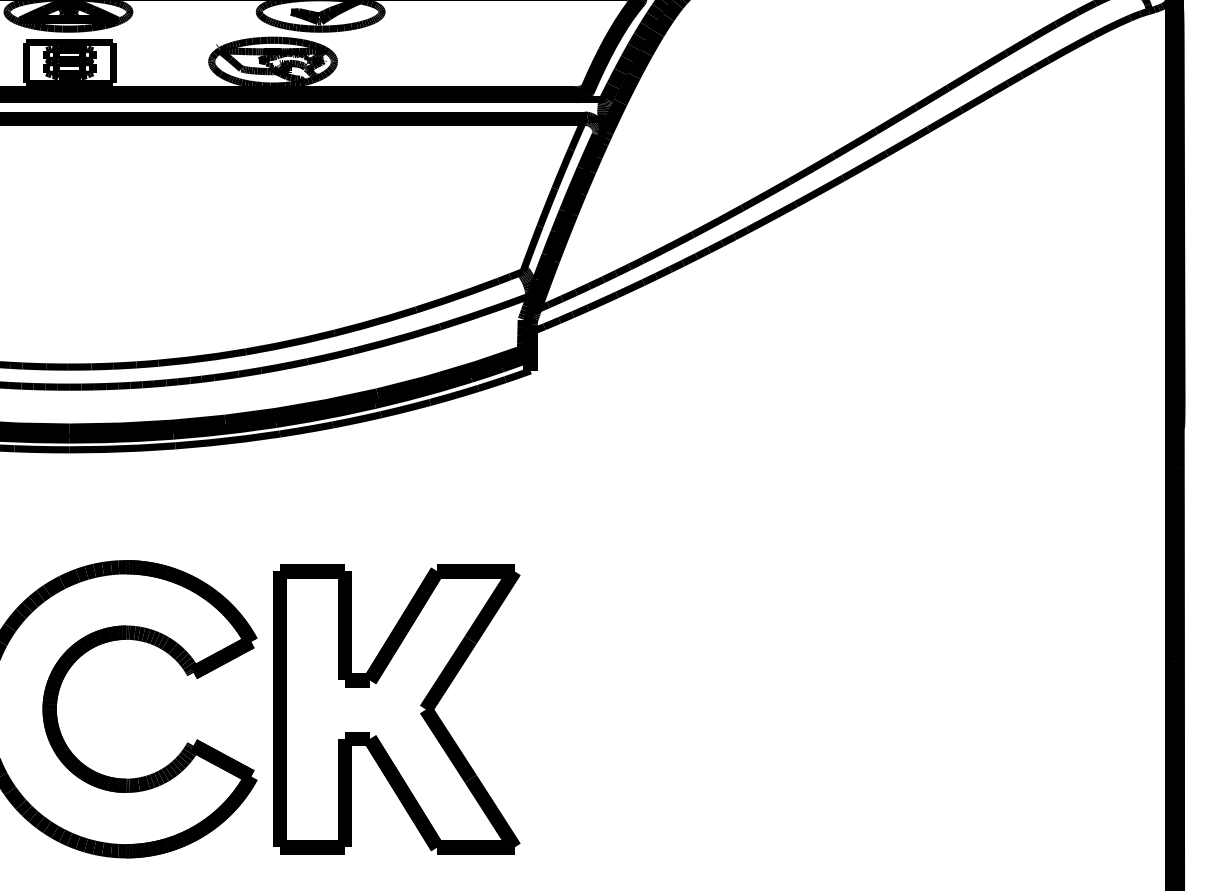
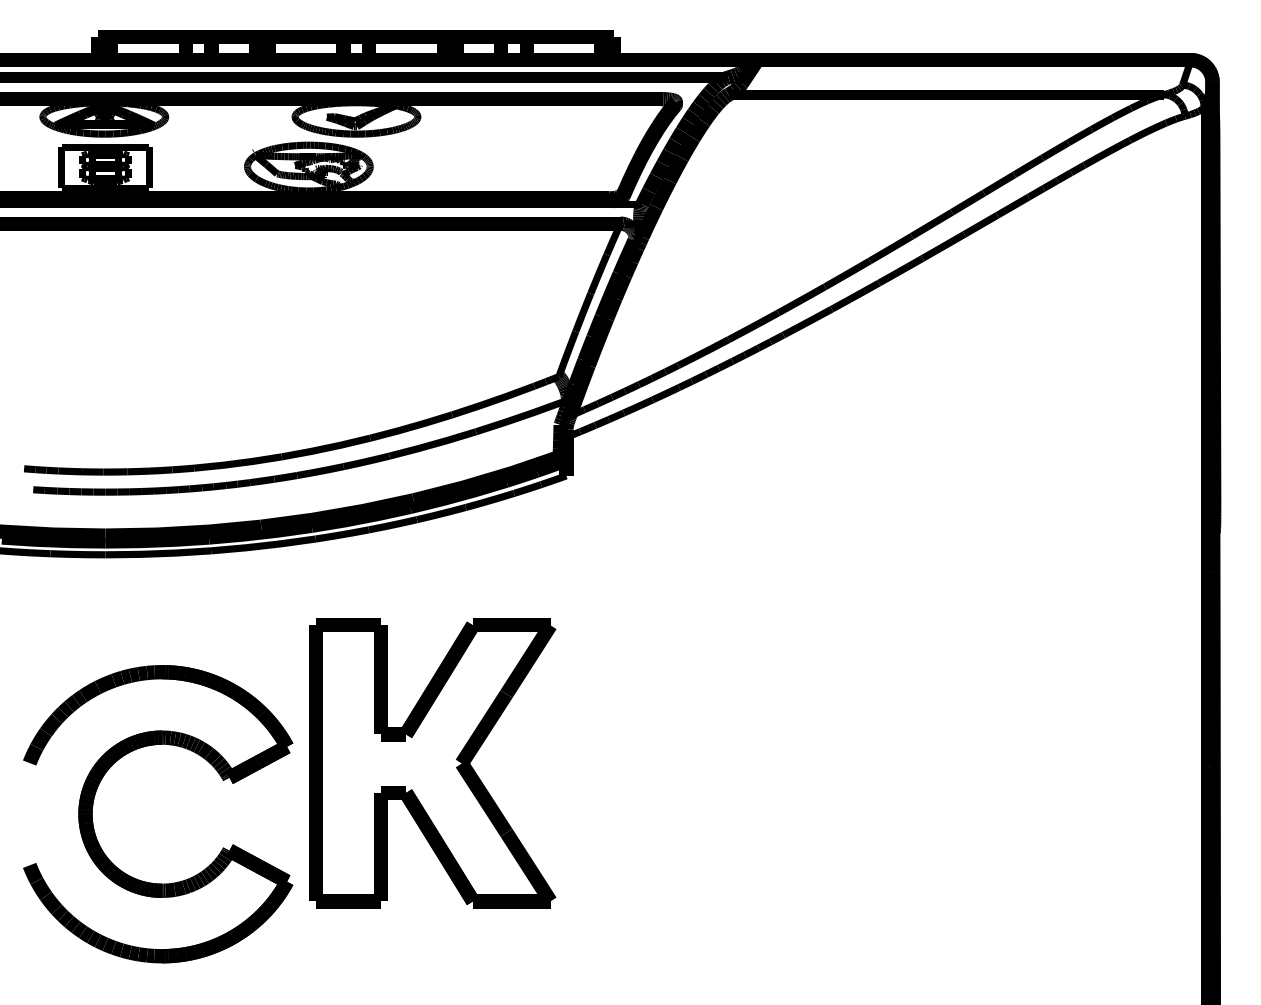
part: (396, 709) -> (432, 763), moved

